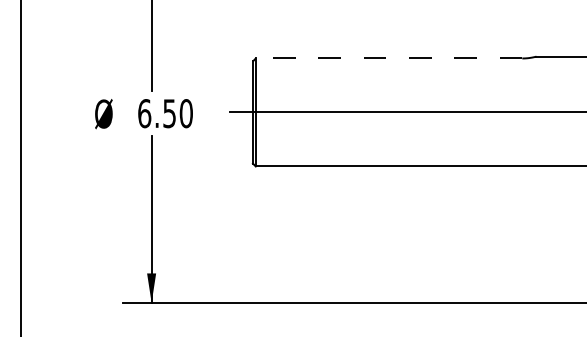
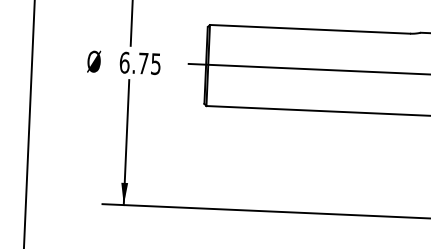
line: (388, 58) -> (309, 29), dashed -> solid
text: (177, 113) -> (149, 63), 6.50 -> 6.75

